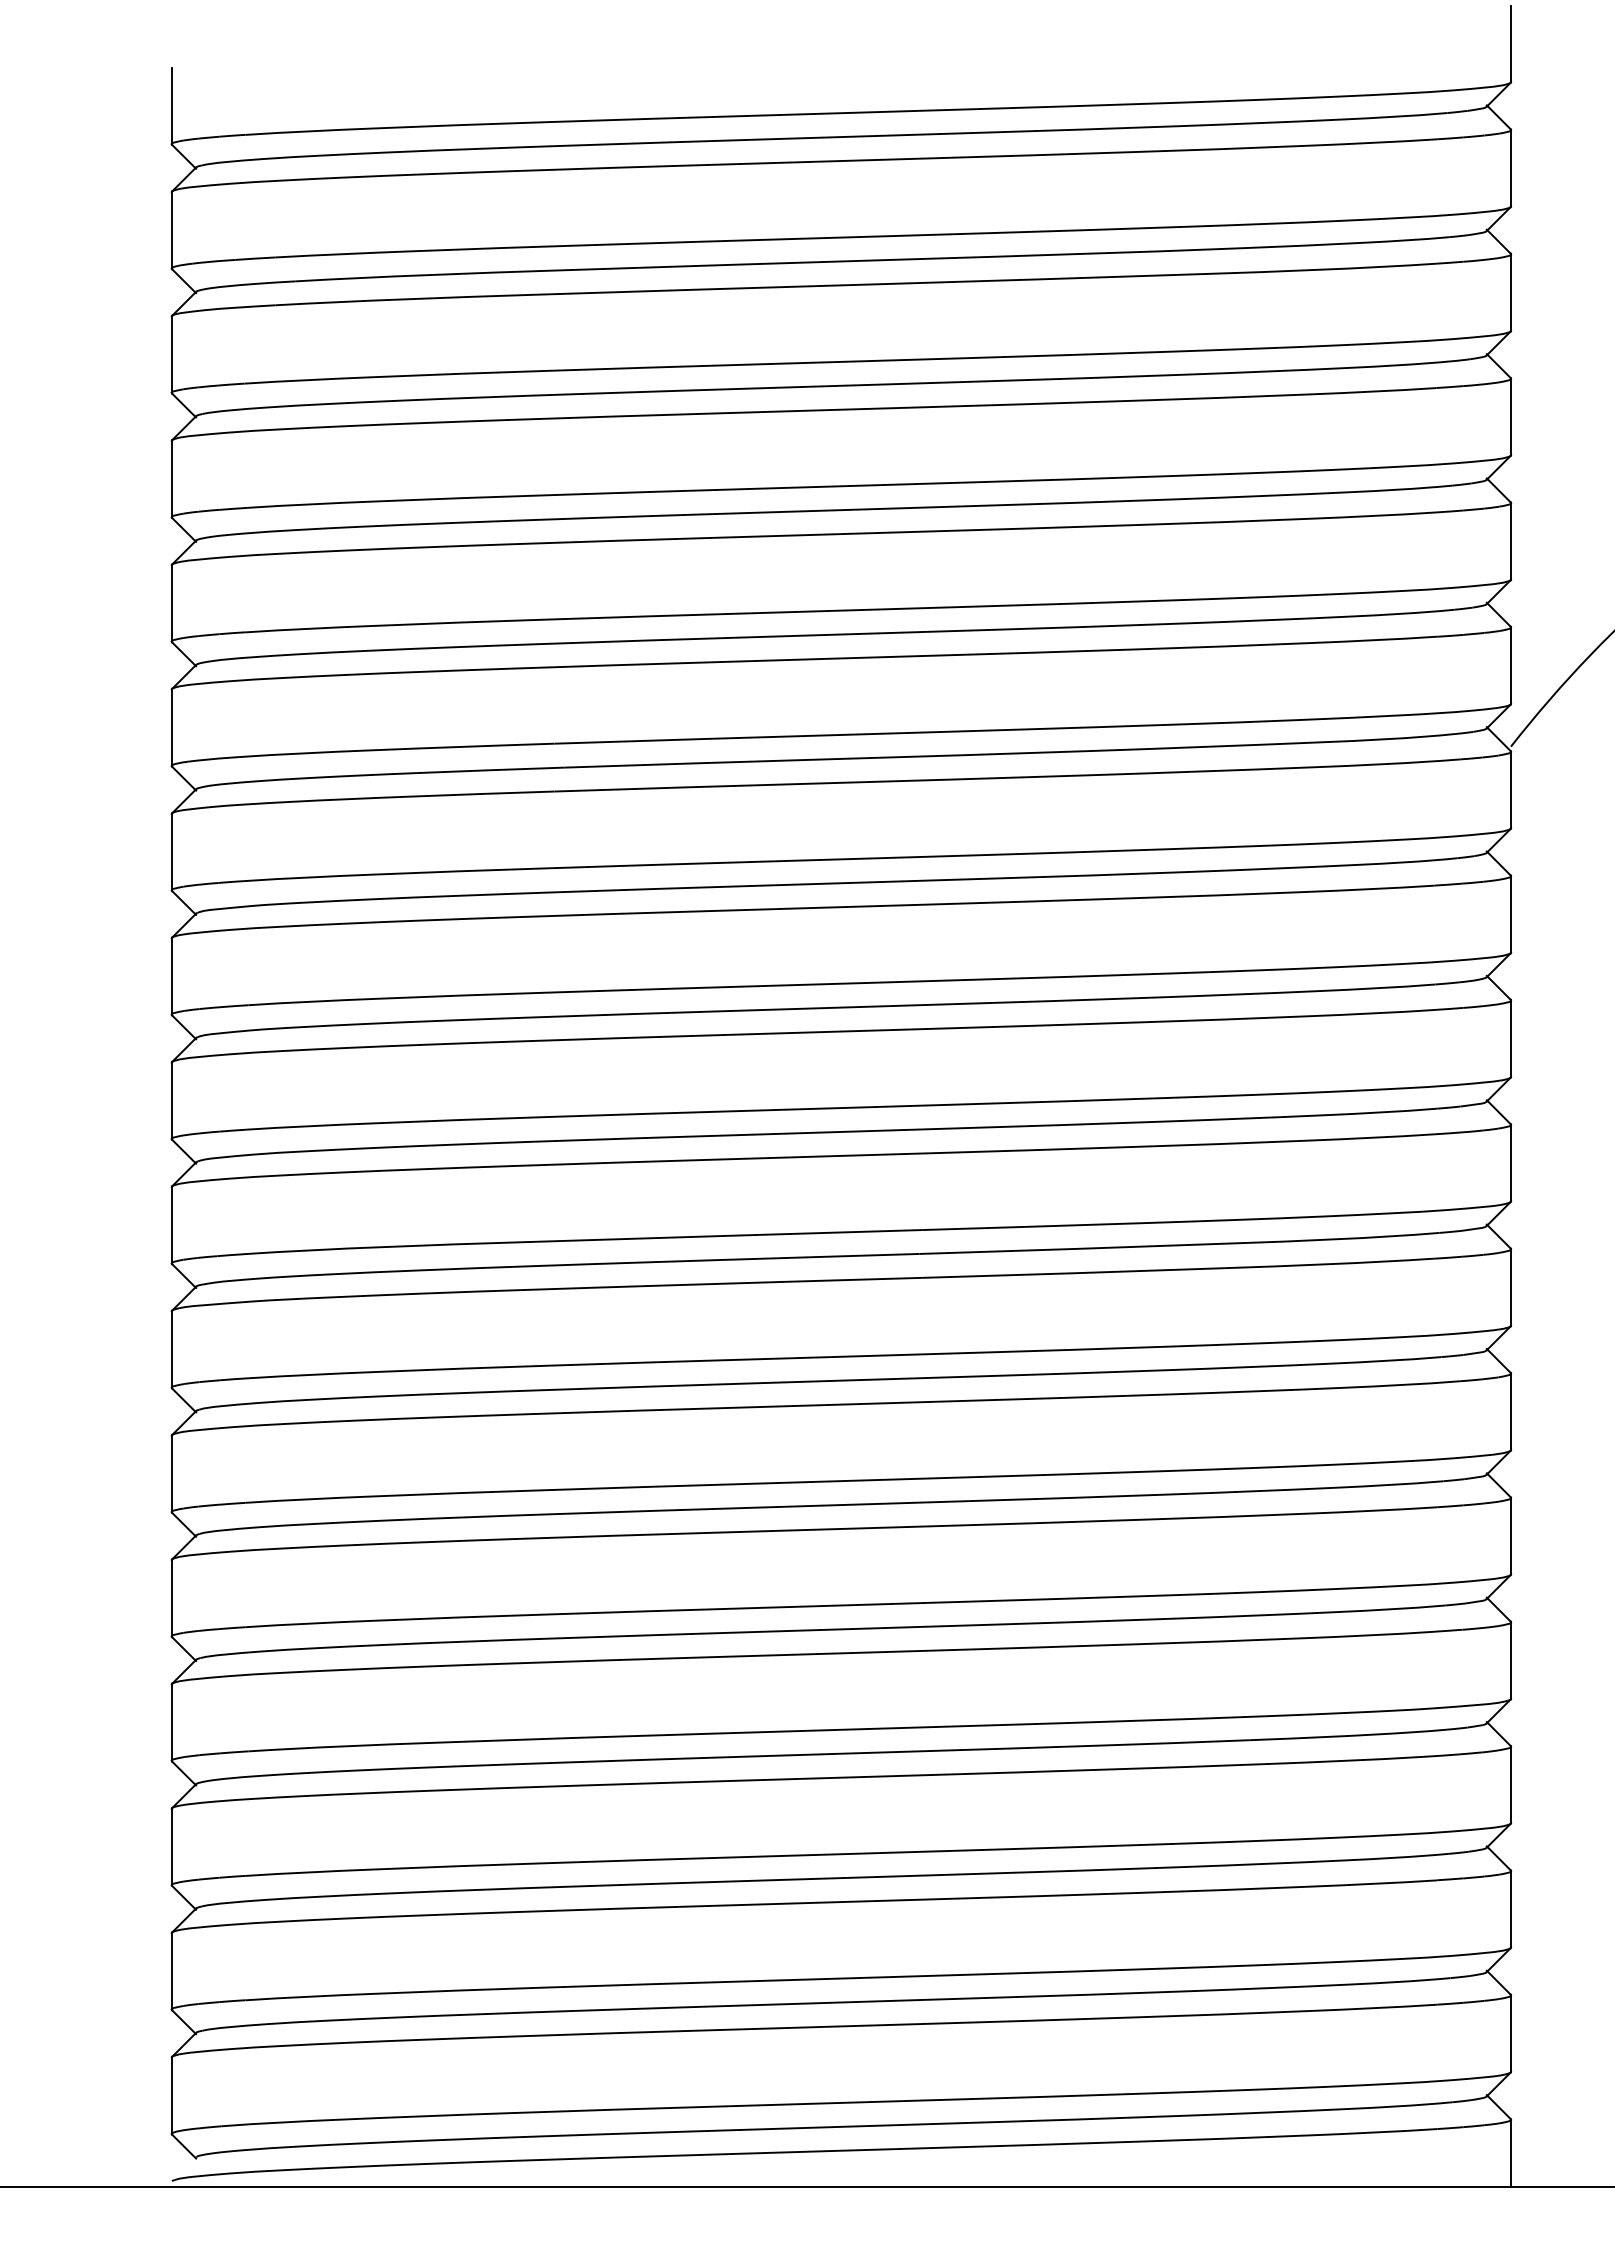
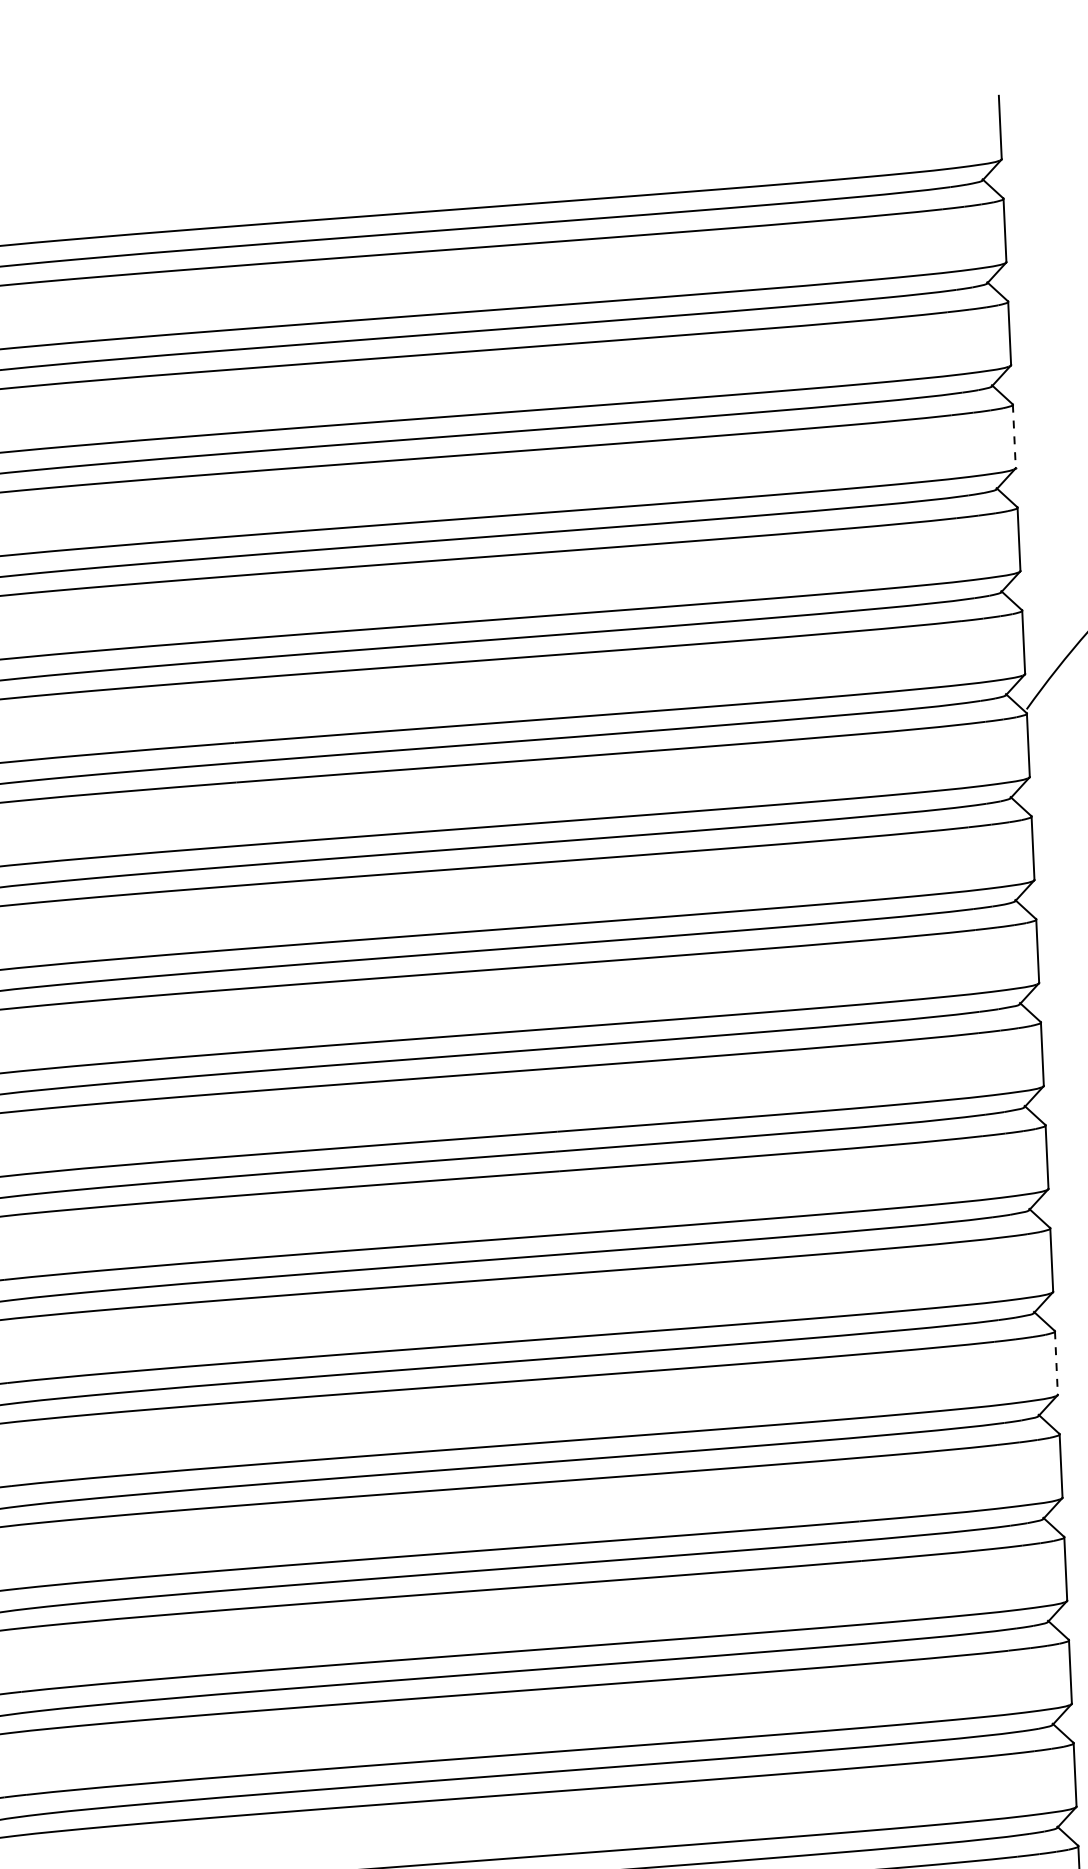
line: (1511, 417) -> (1014, 436), solid -> dashed
line: (1511, 1536) -> (1056, 1363), solid -> dashed

